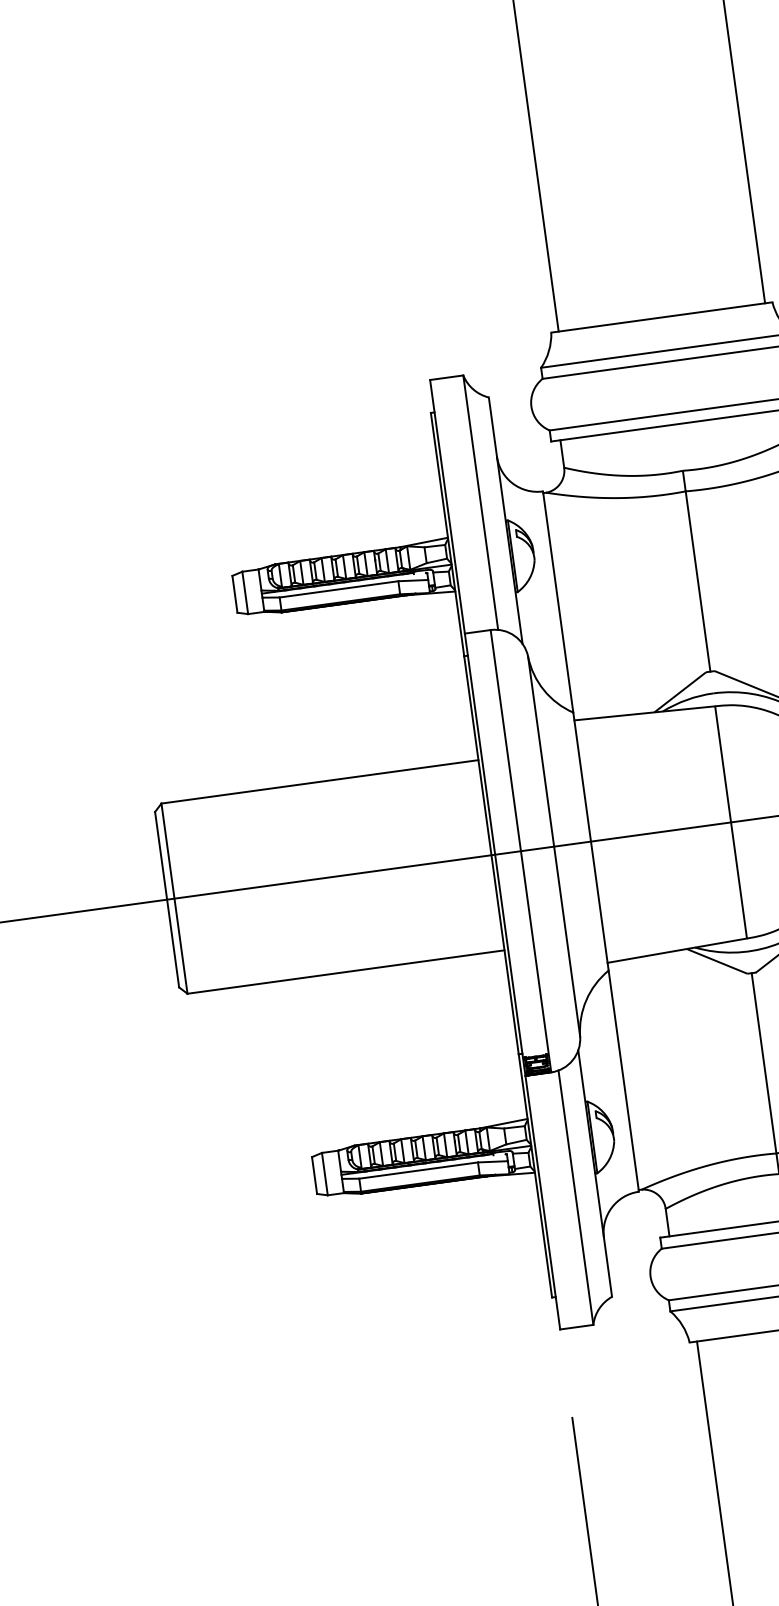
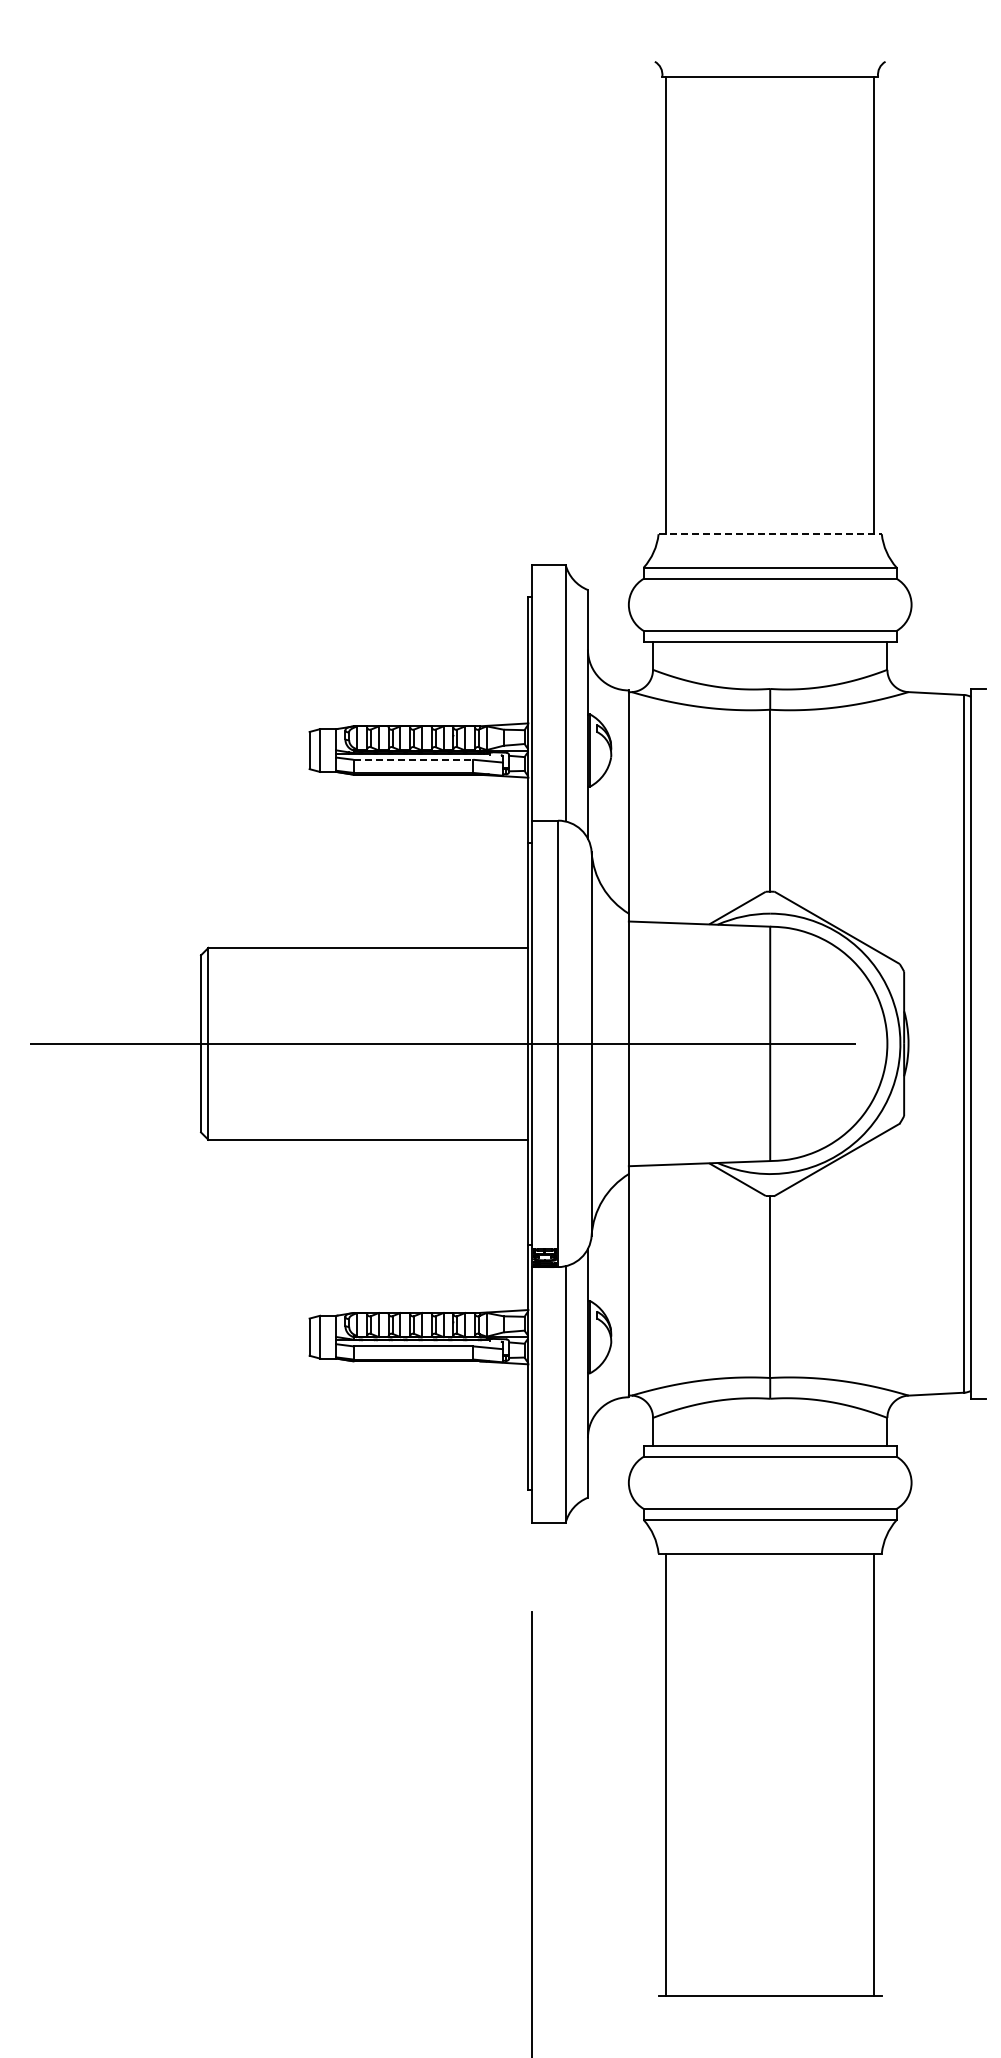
line: (662, 317) -> (770, 534), solid -> dashed
line: (339, 589) -> (413, 759), solid -> dashed

